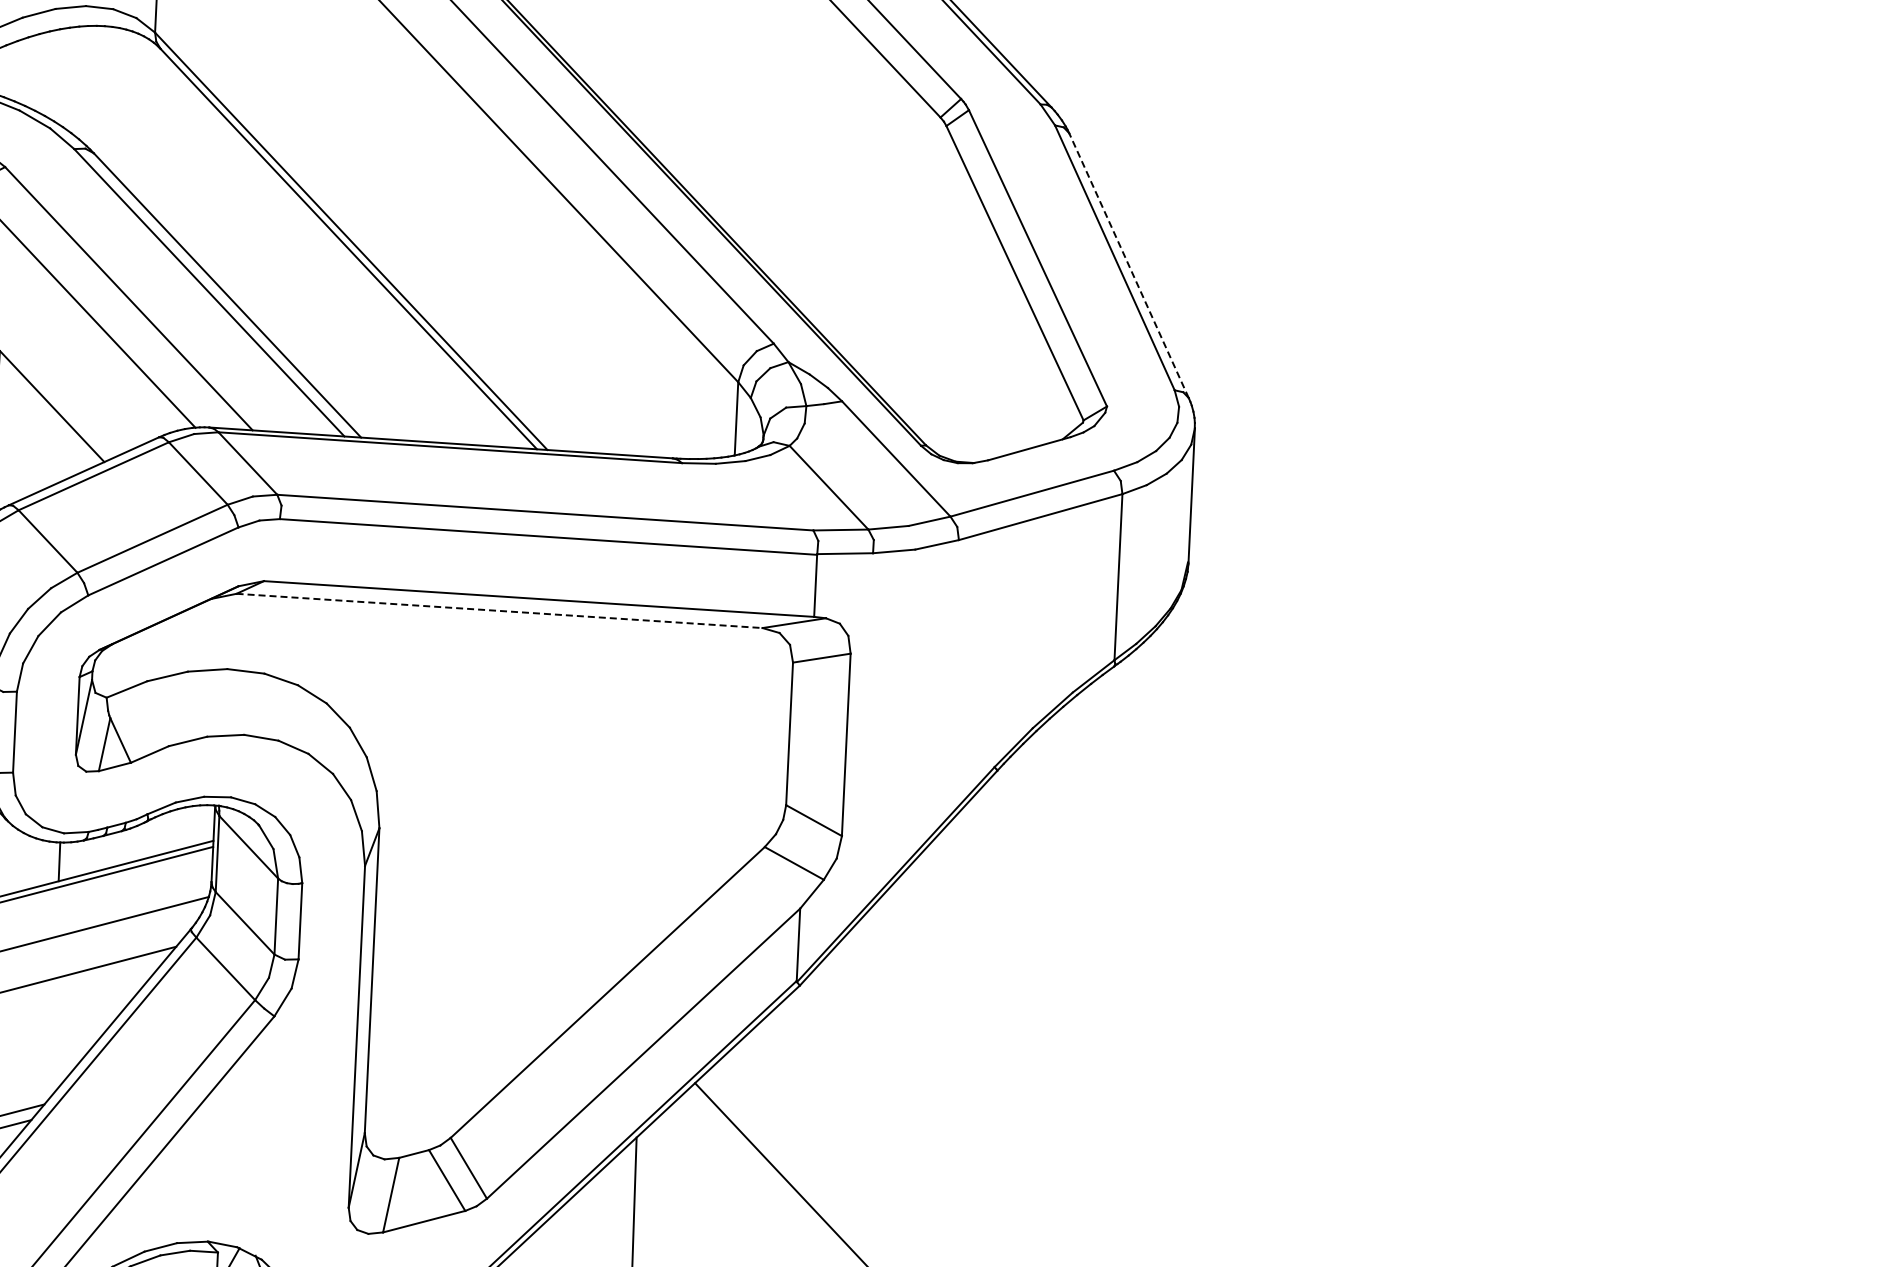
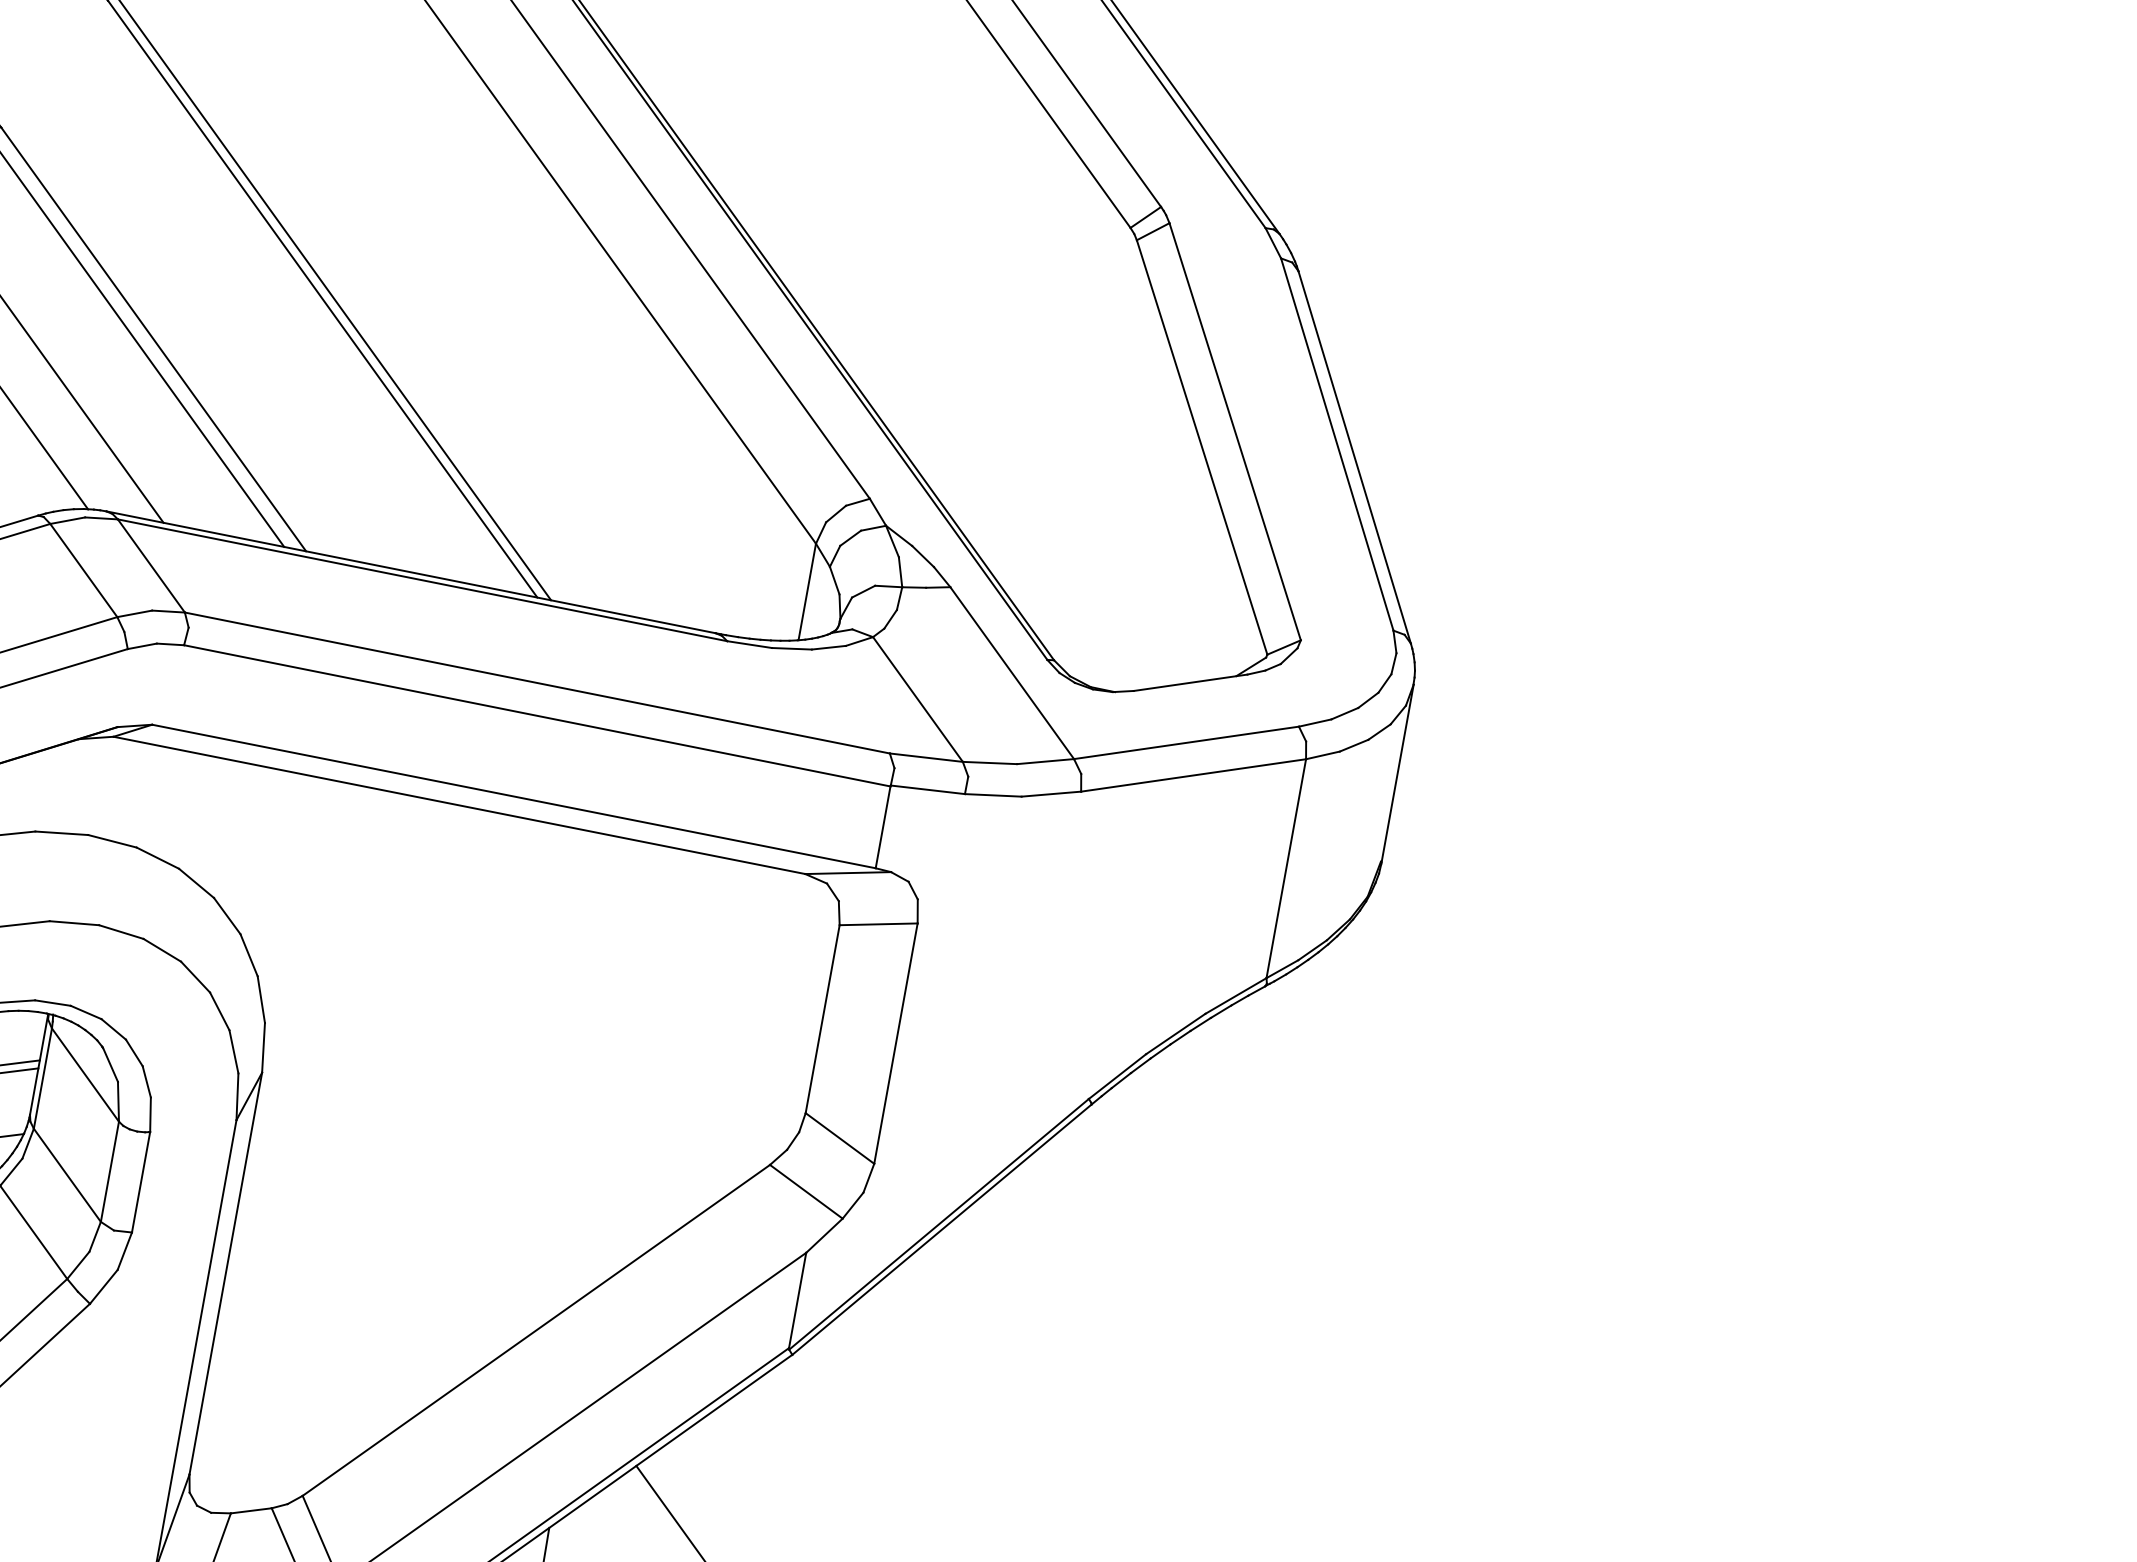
line: (1128, 265) -> (1354, 457), dashed -> solid
line: (499, 610) -> (459, 804), dashed -> solid

